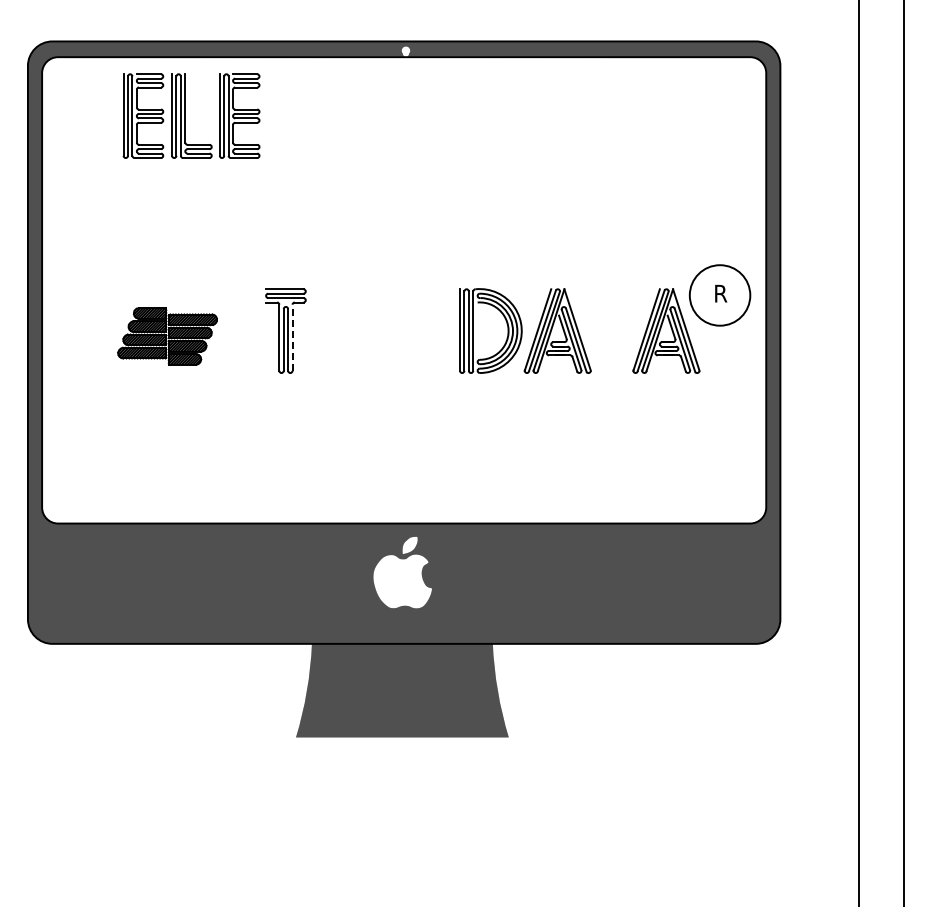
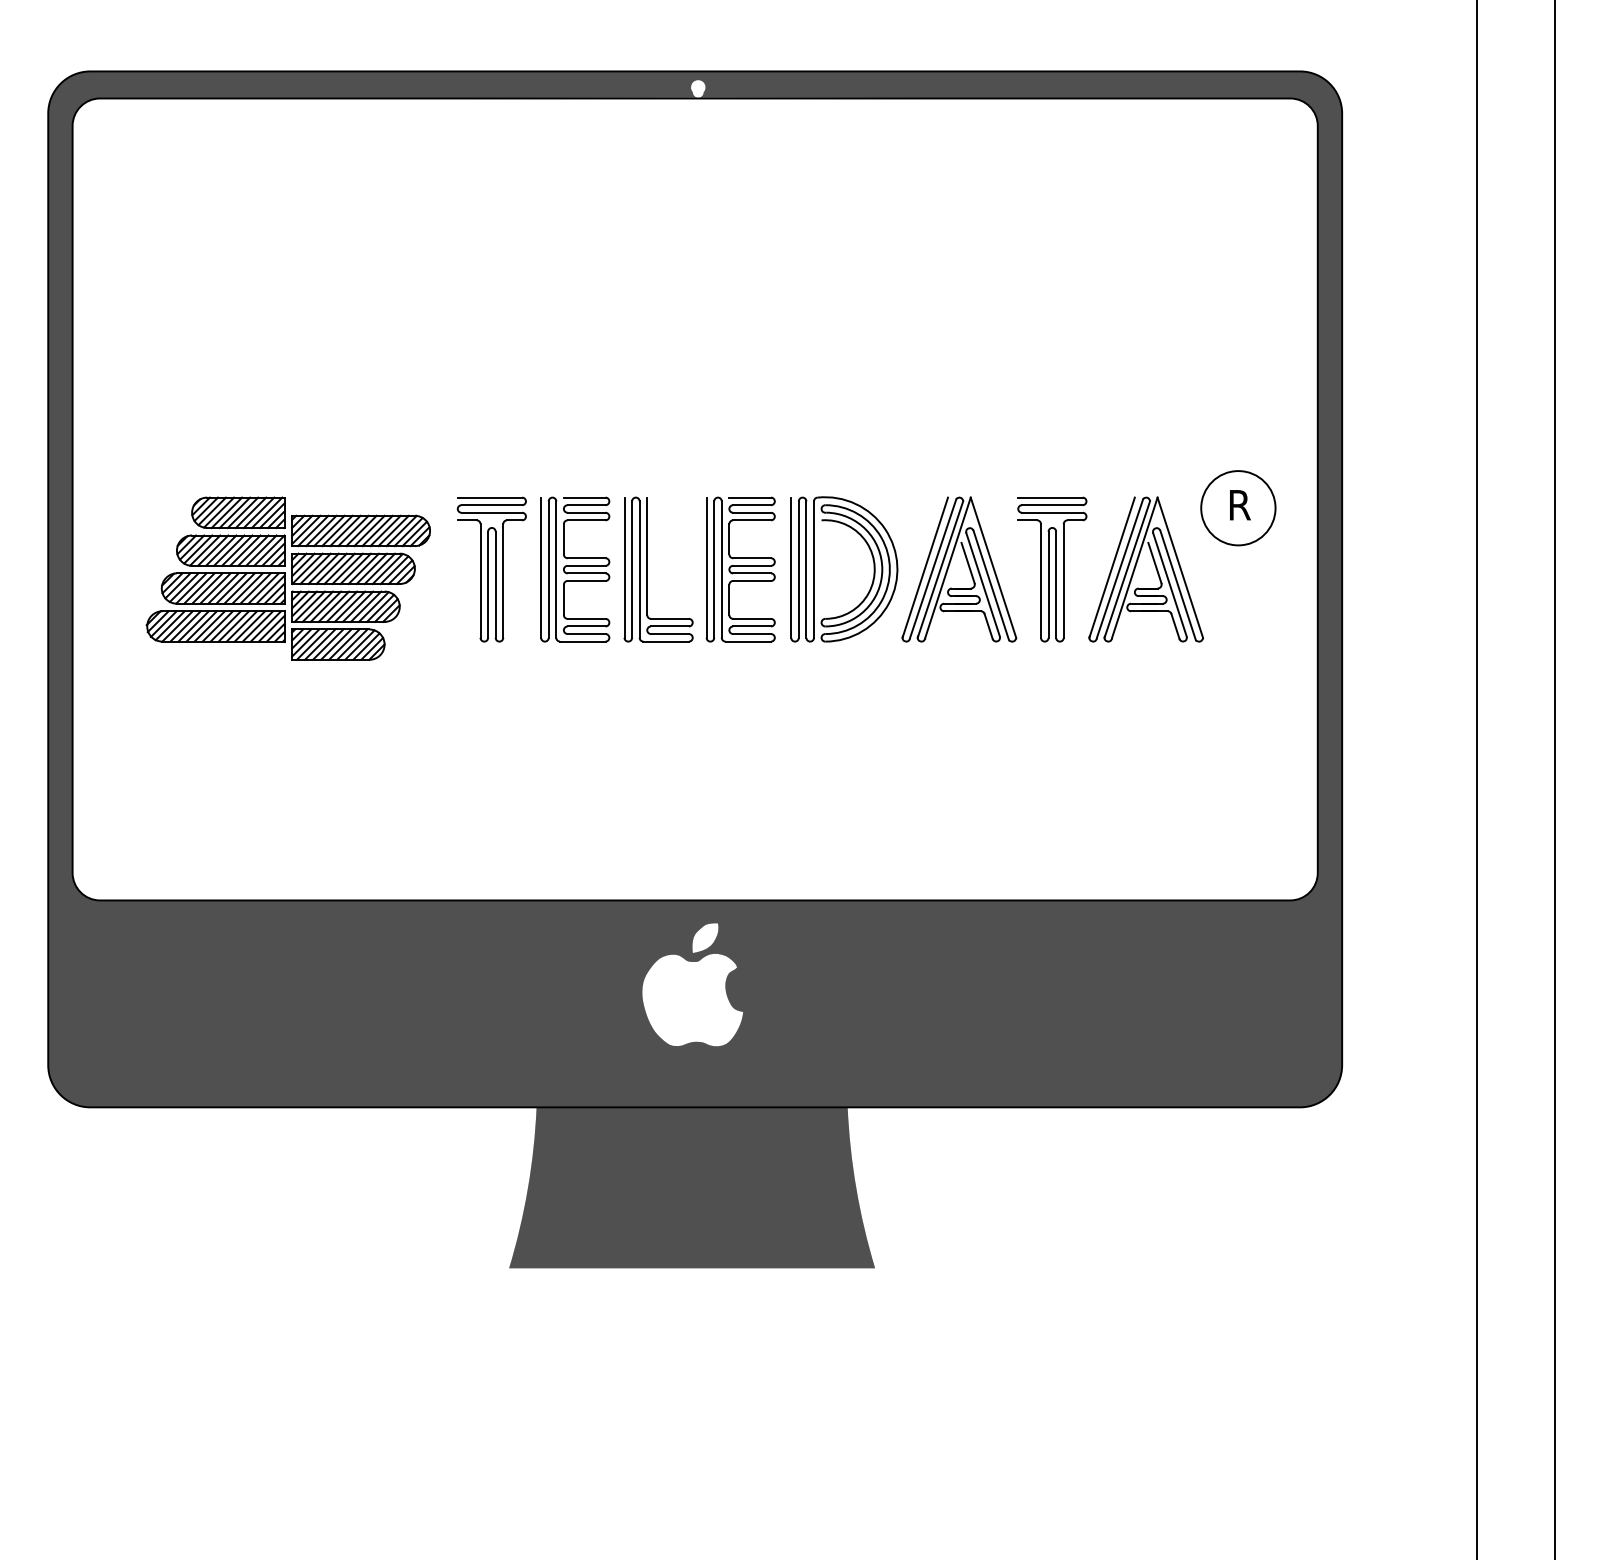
part: (191, 115) -> (657, 568), moved
circle: (719, 295) -> (1237, 508), size x0.71
part: (611, 330) -> (1051, 568), added
part: (167, 336) -> (288, 578), size x1.67
line: (292, 337) -> (503, 580), dashed -> solid

